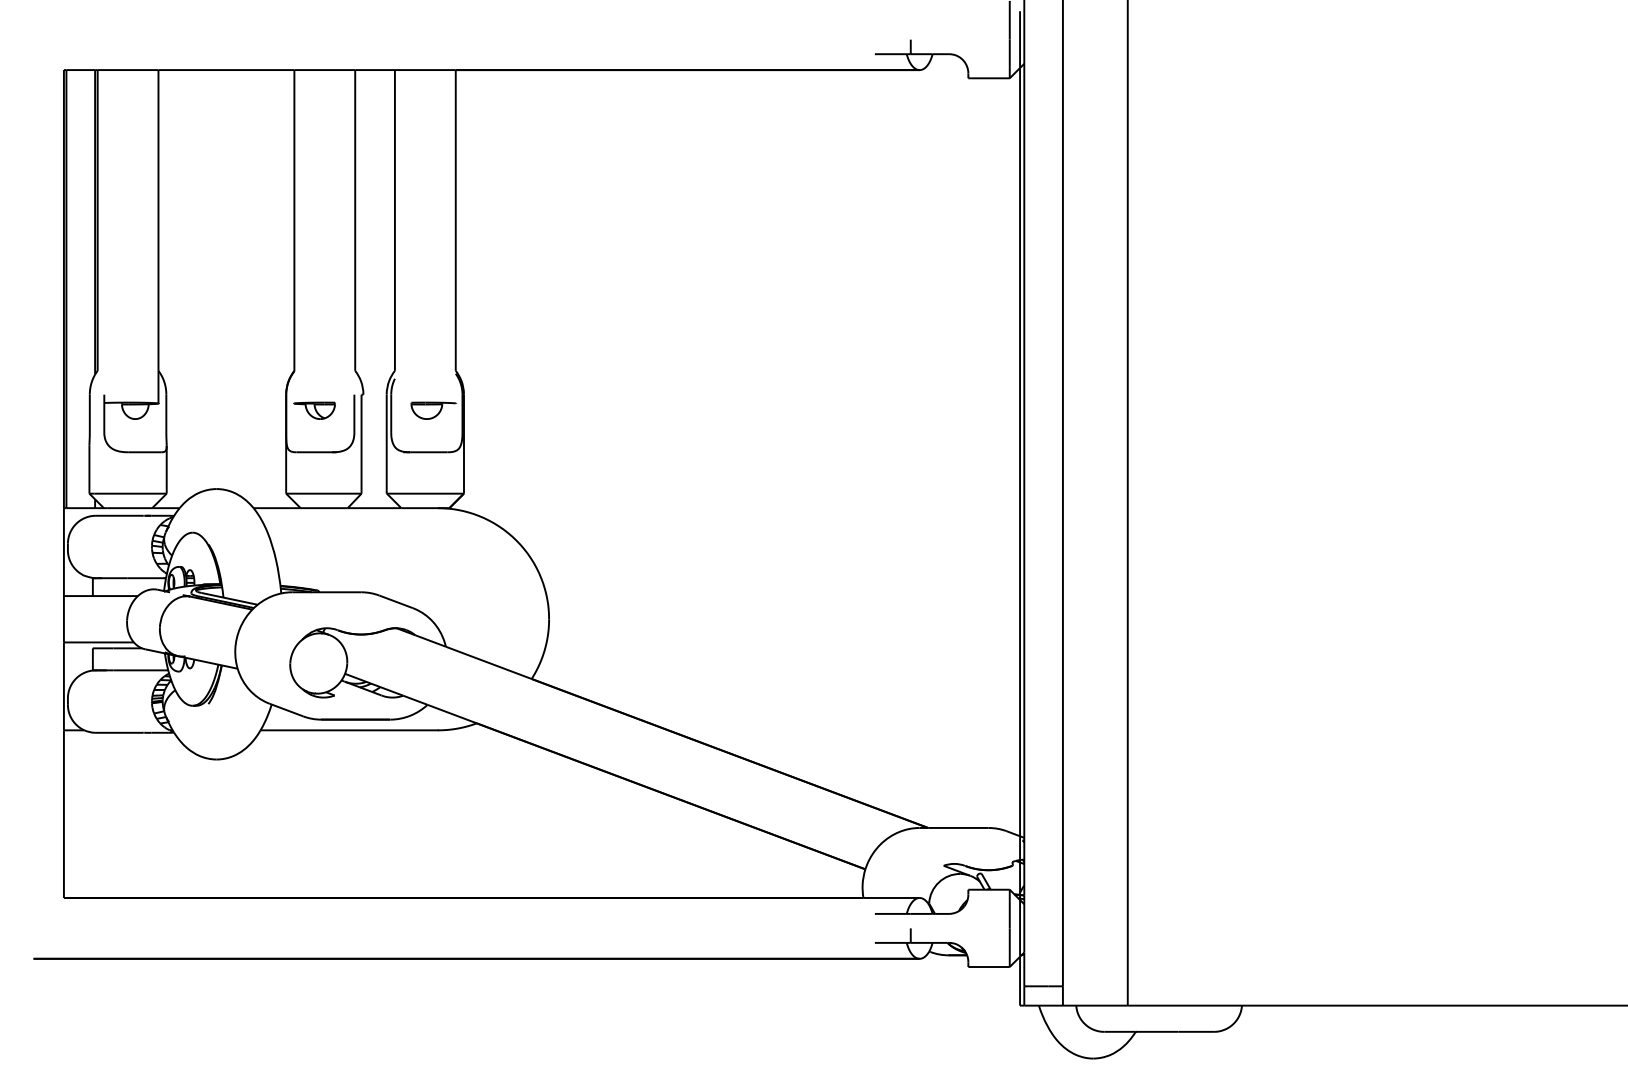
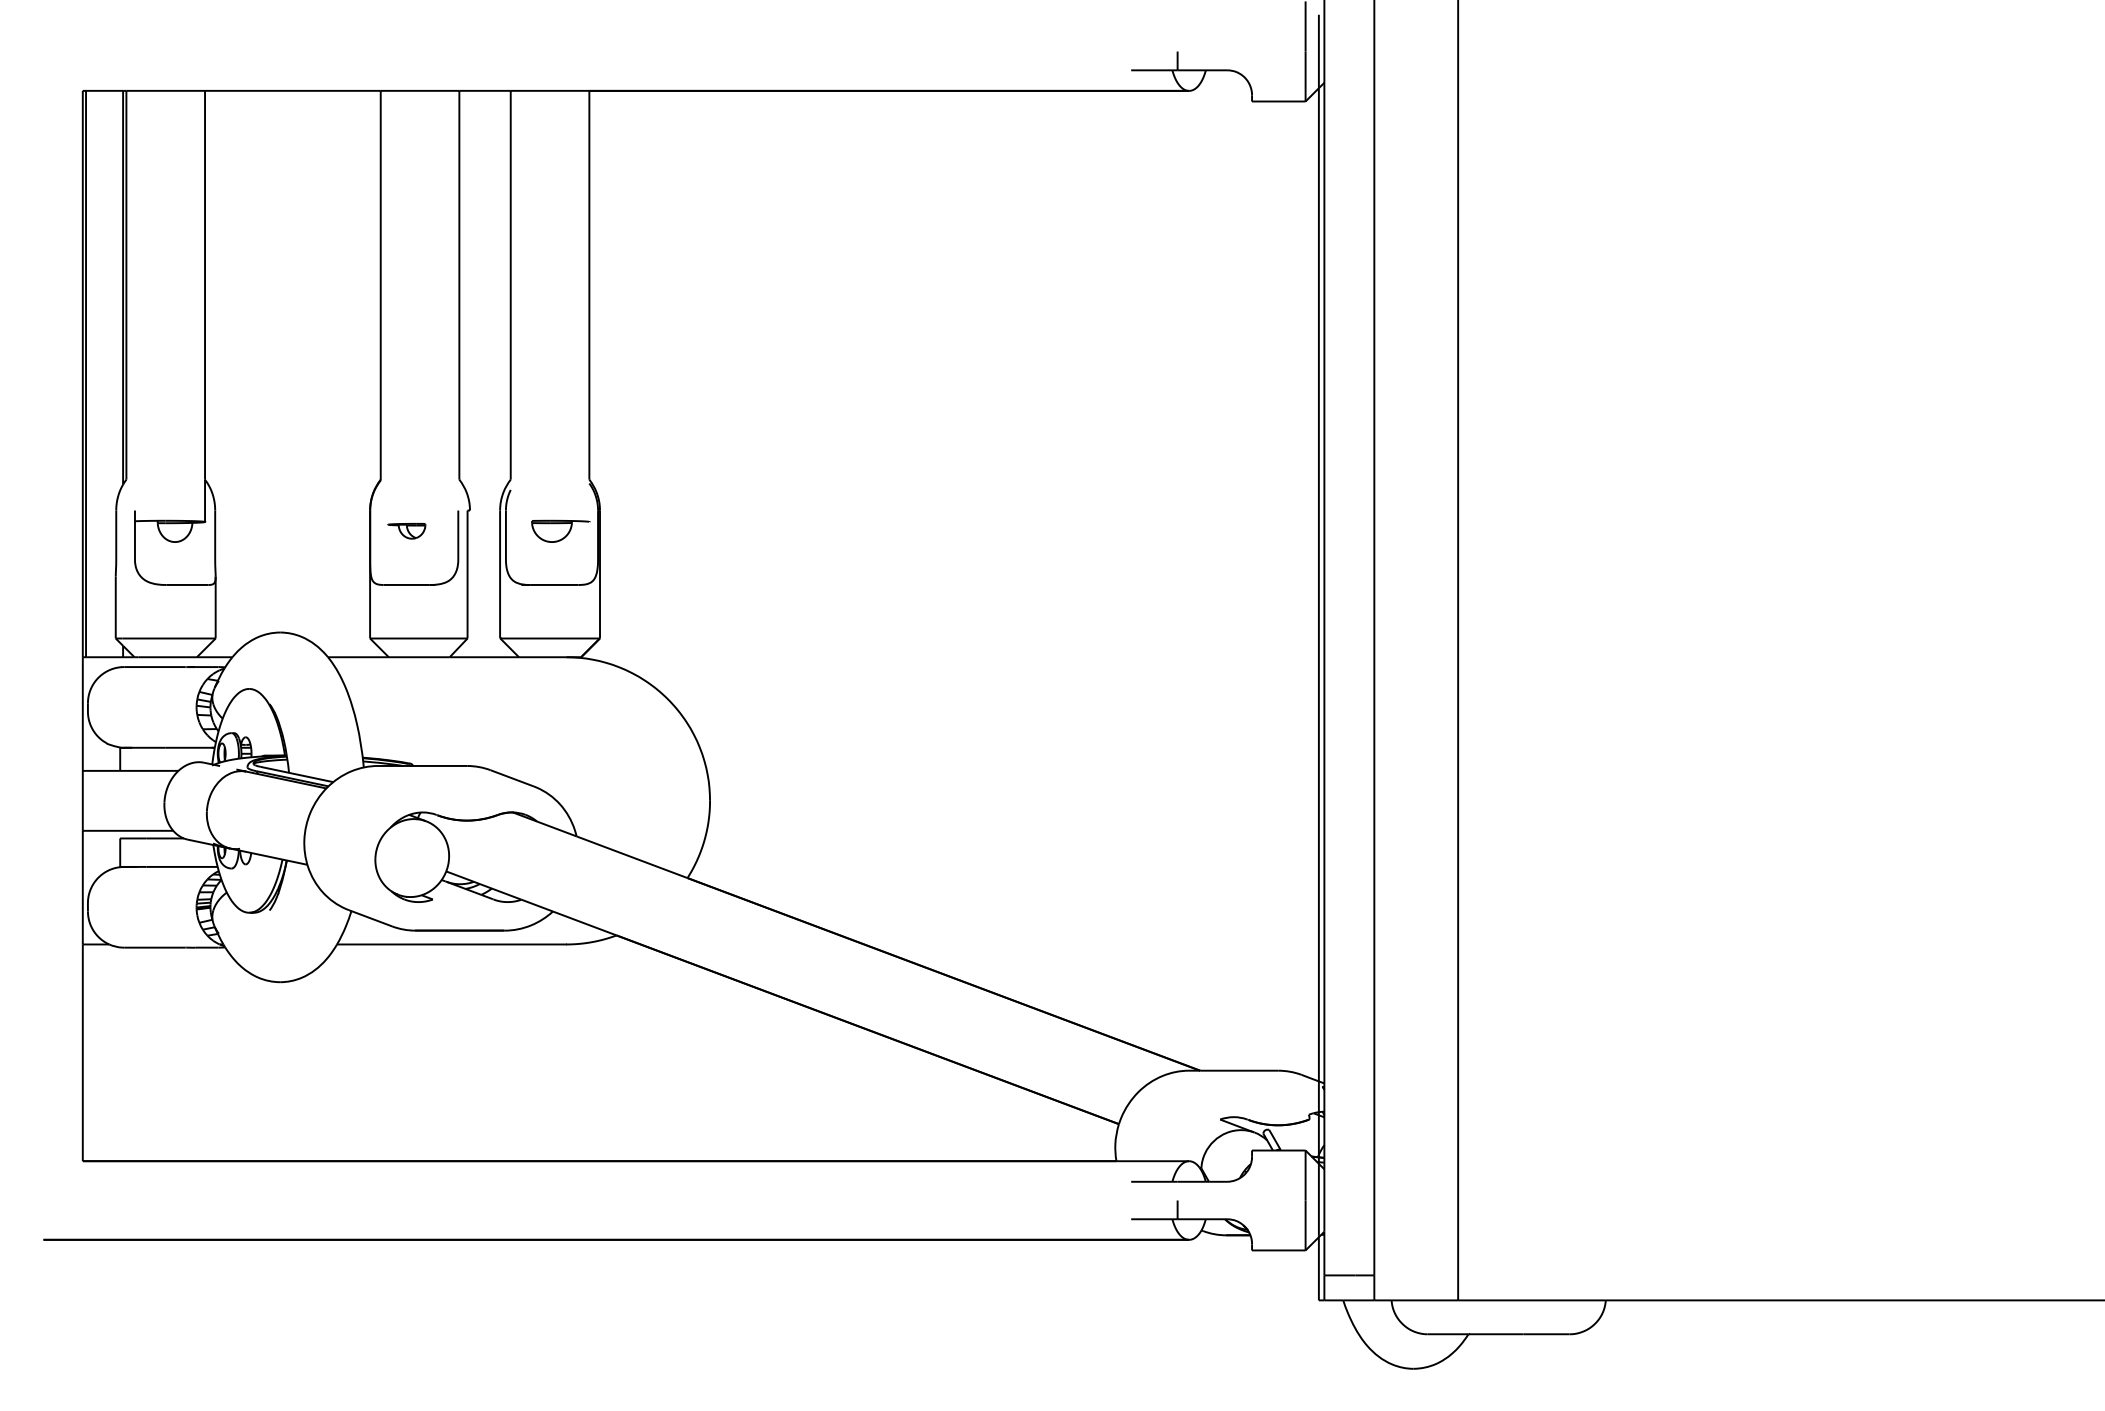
part: (314, 410) -> (406, 530), size x0.7

